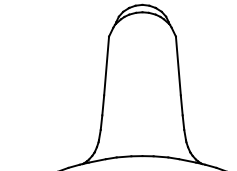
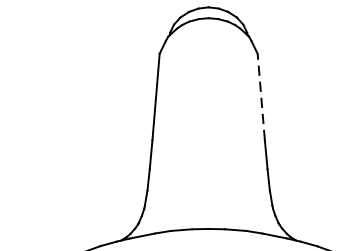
line: (178, 66) -> (261, 97), solid -> dashed

